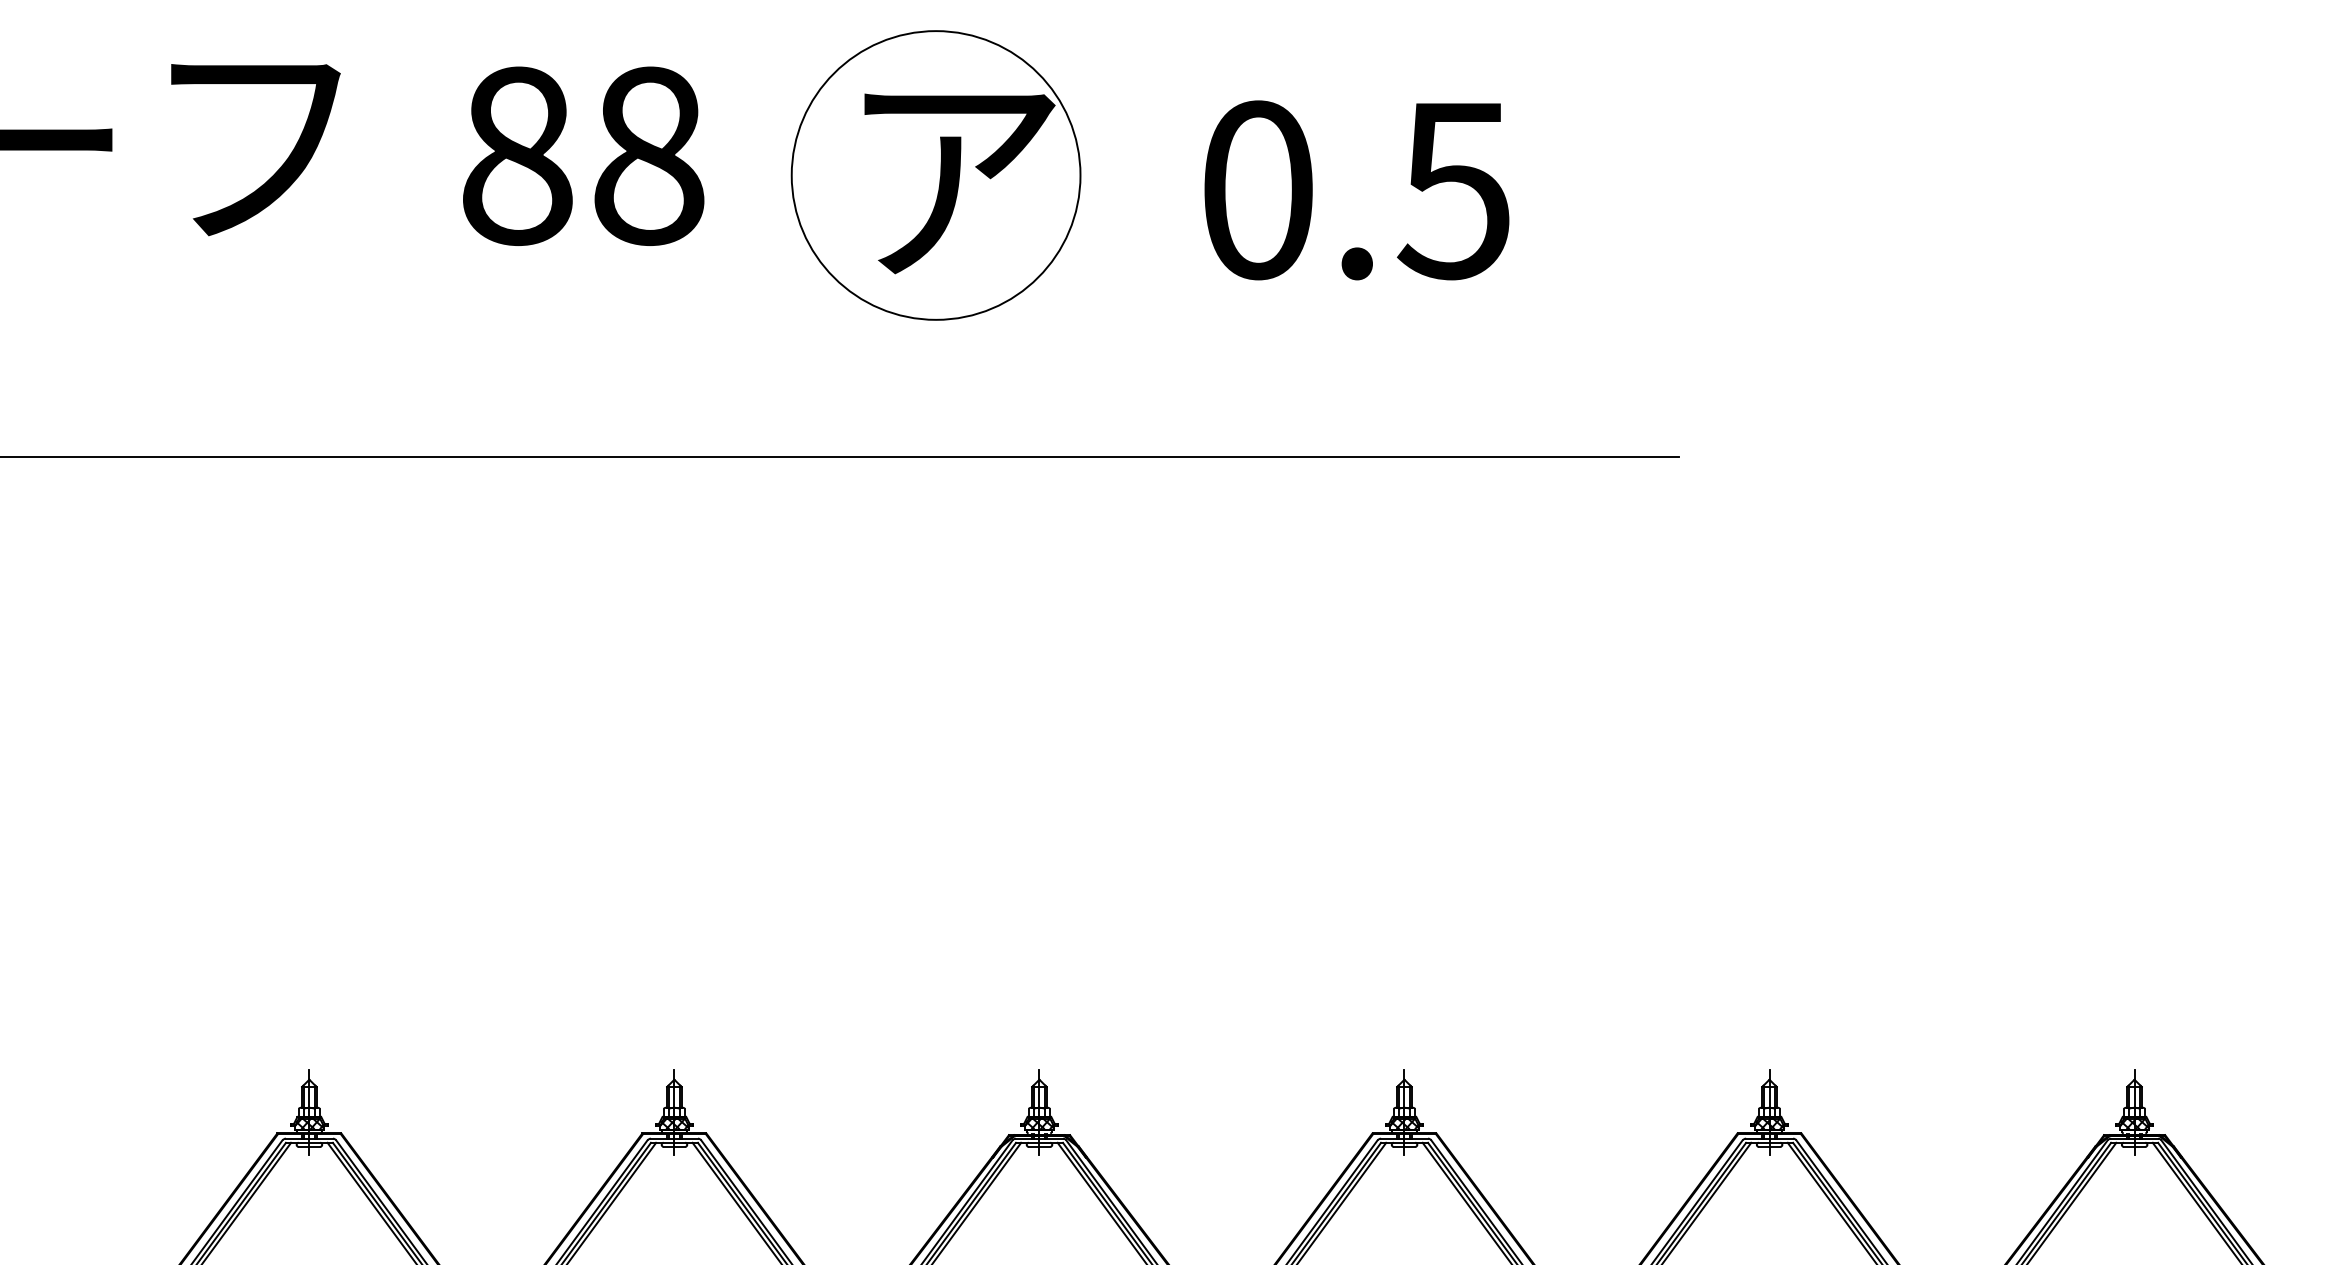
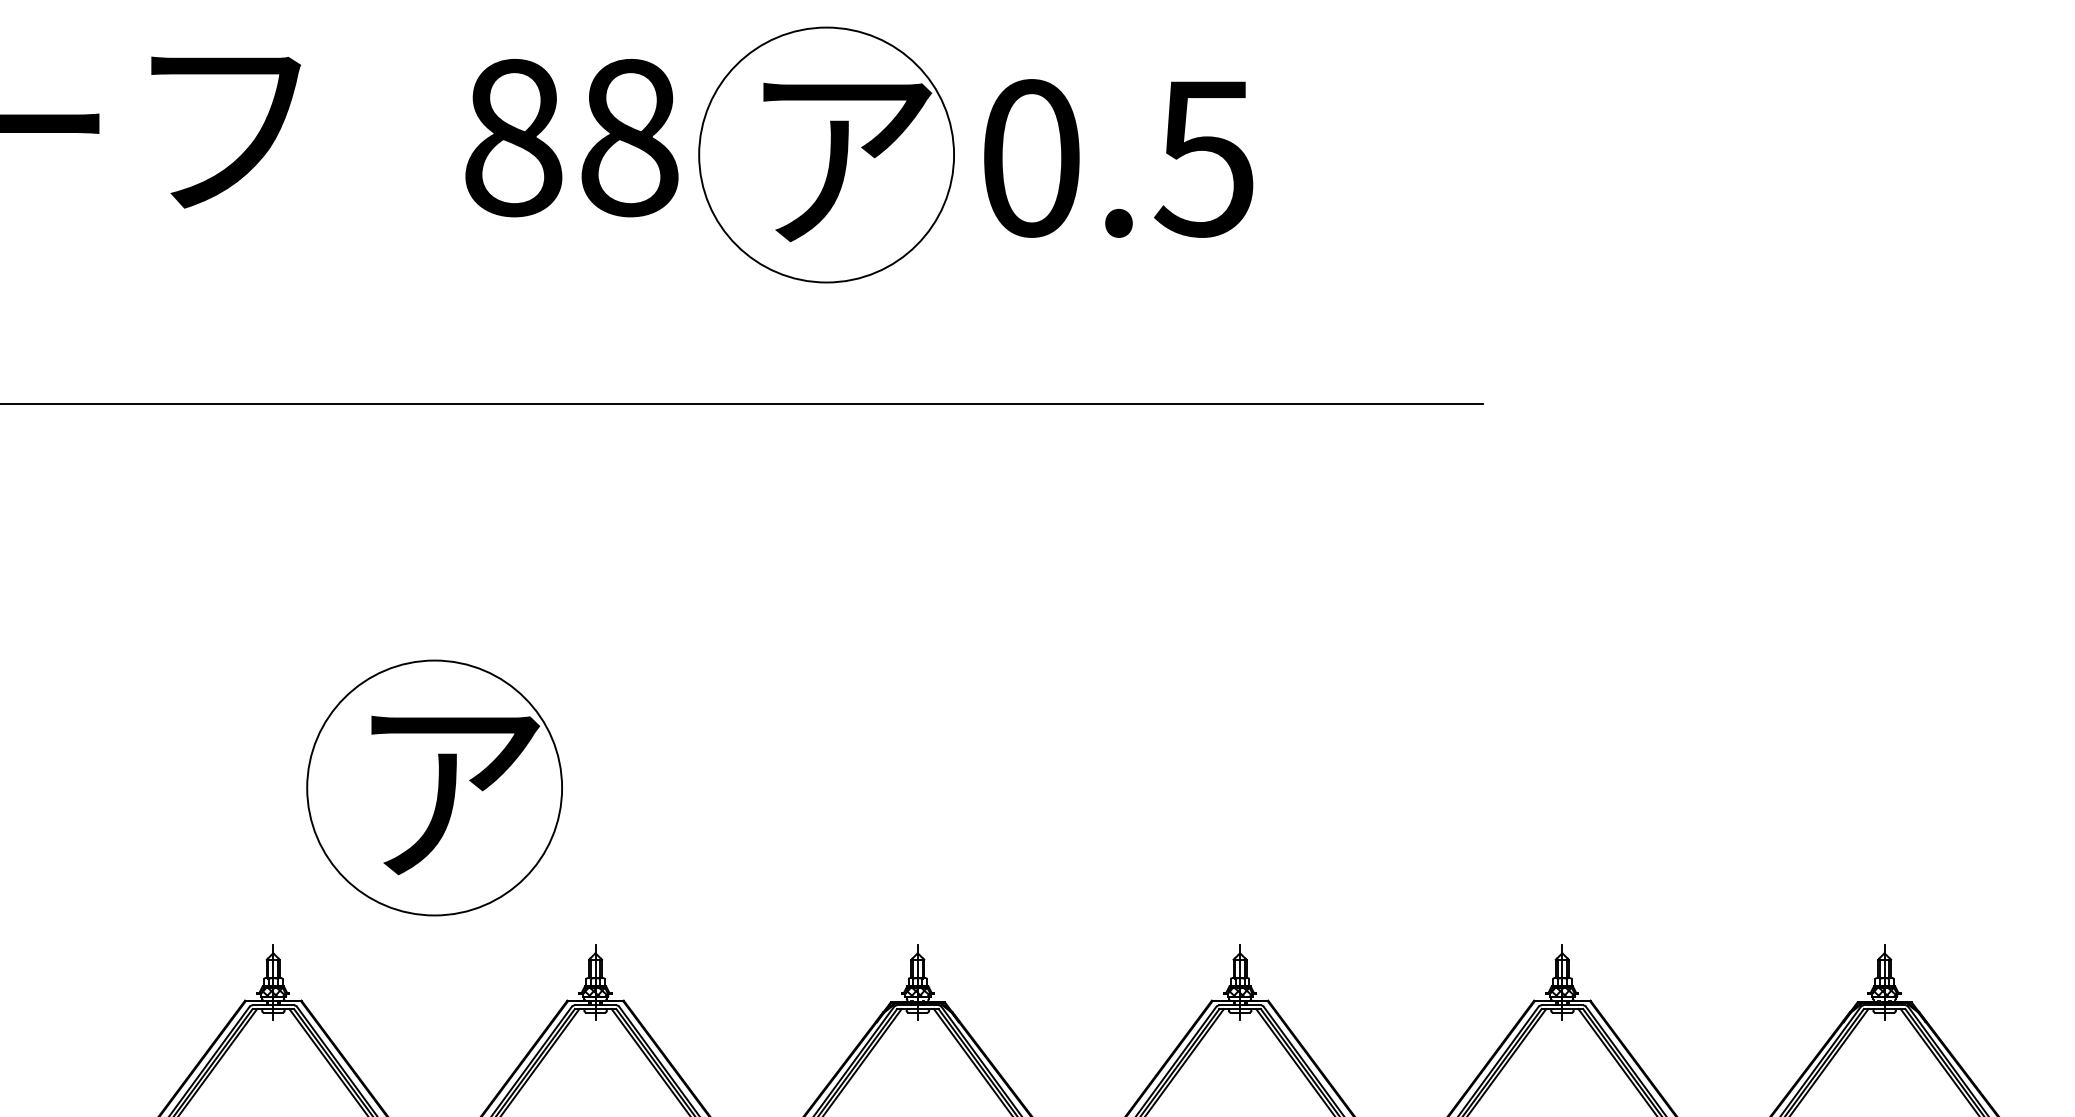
text: (583, 155) -> (571, 137), moved
text: (1356, 190) -> (1118, 158), moved
part: (491, 892) -> (434, 788), added

